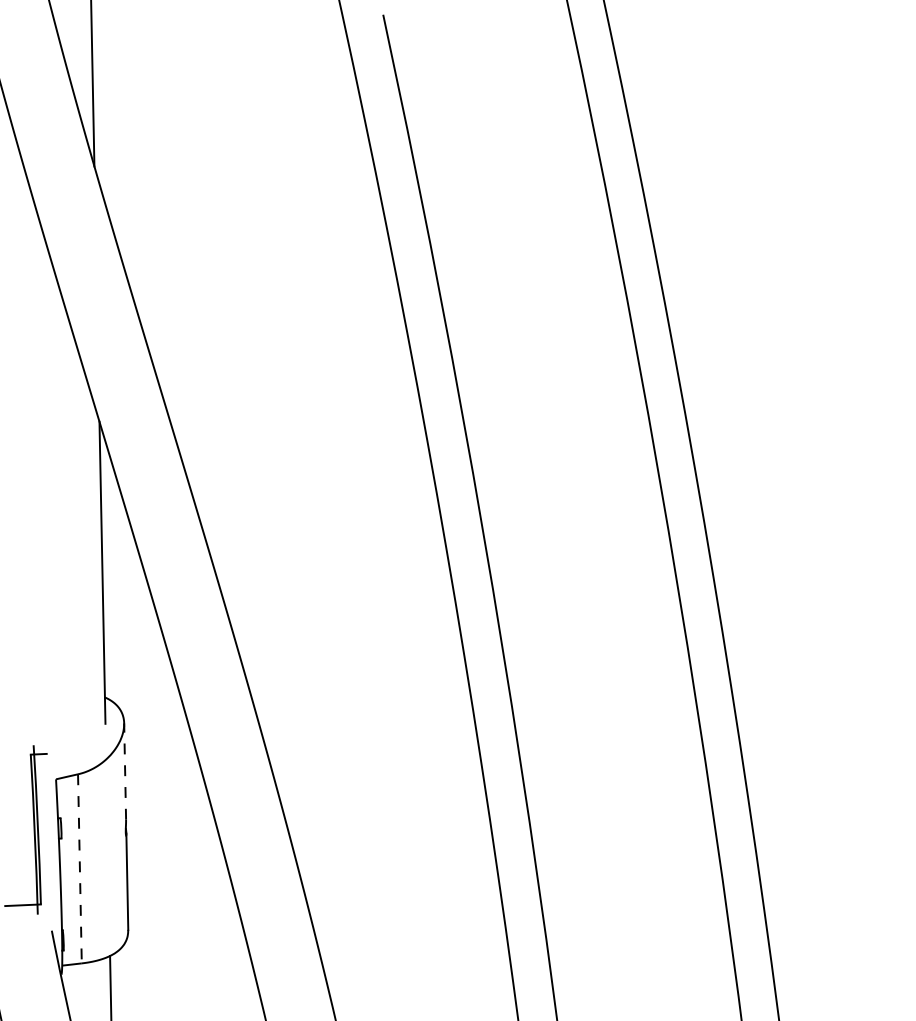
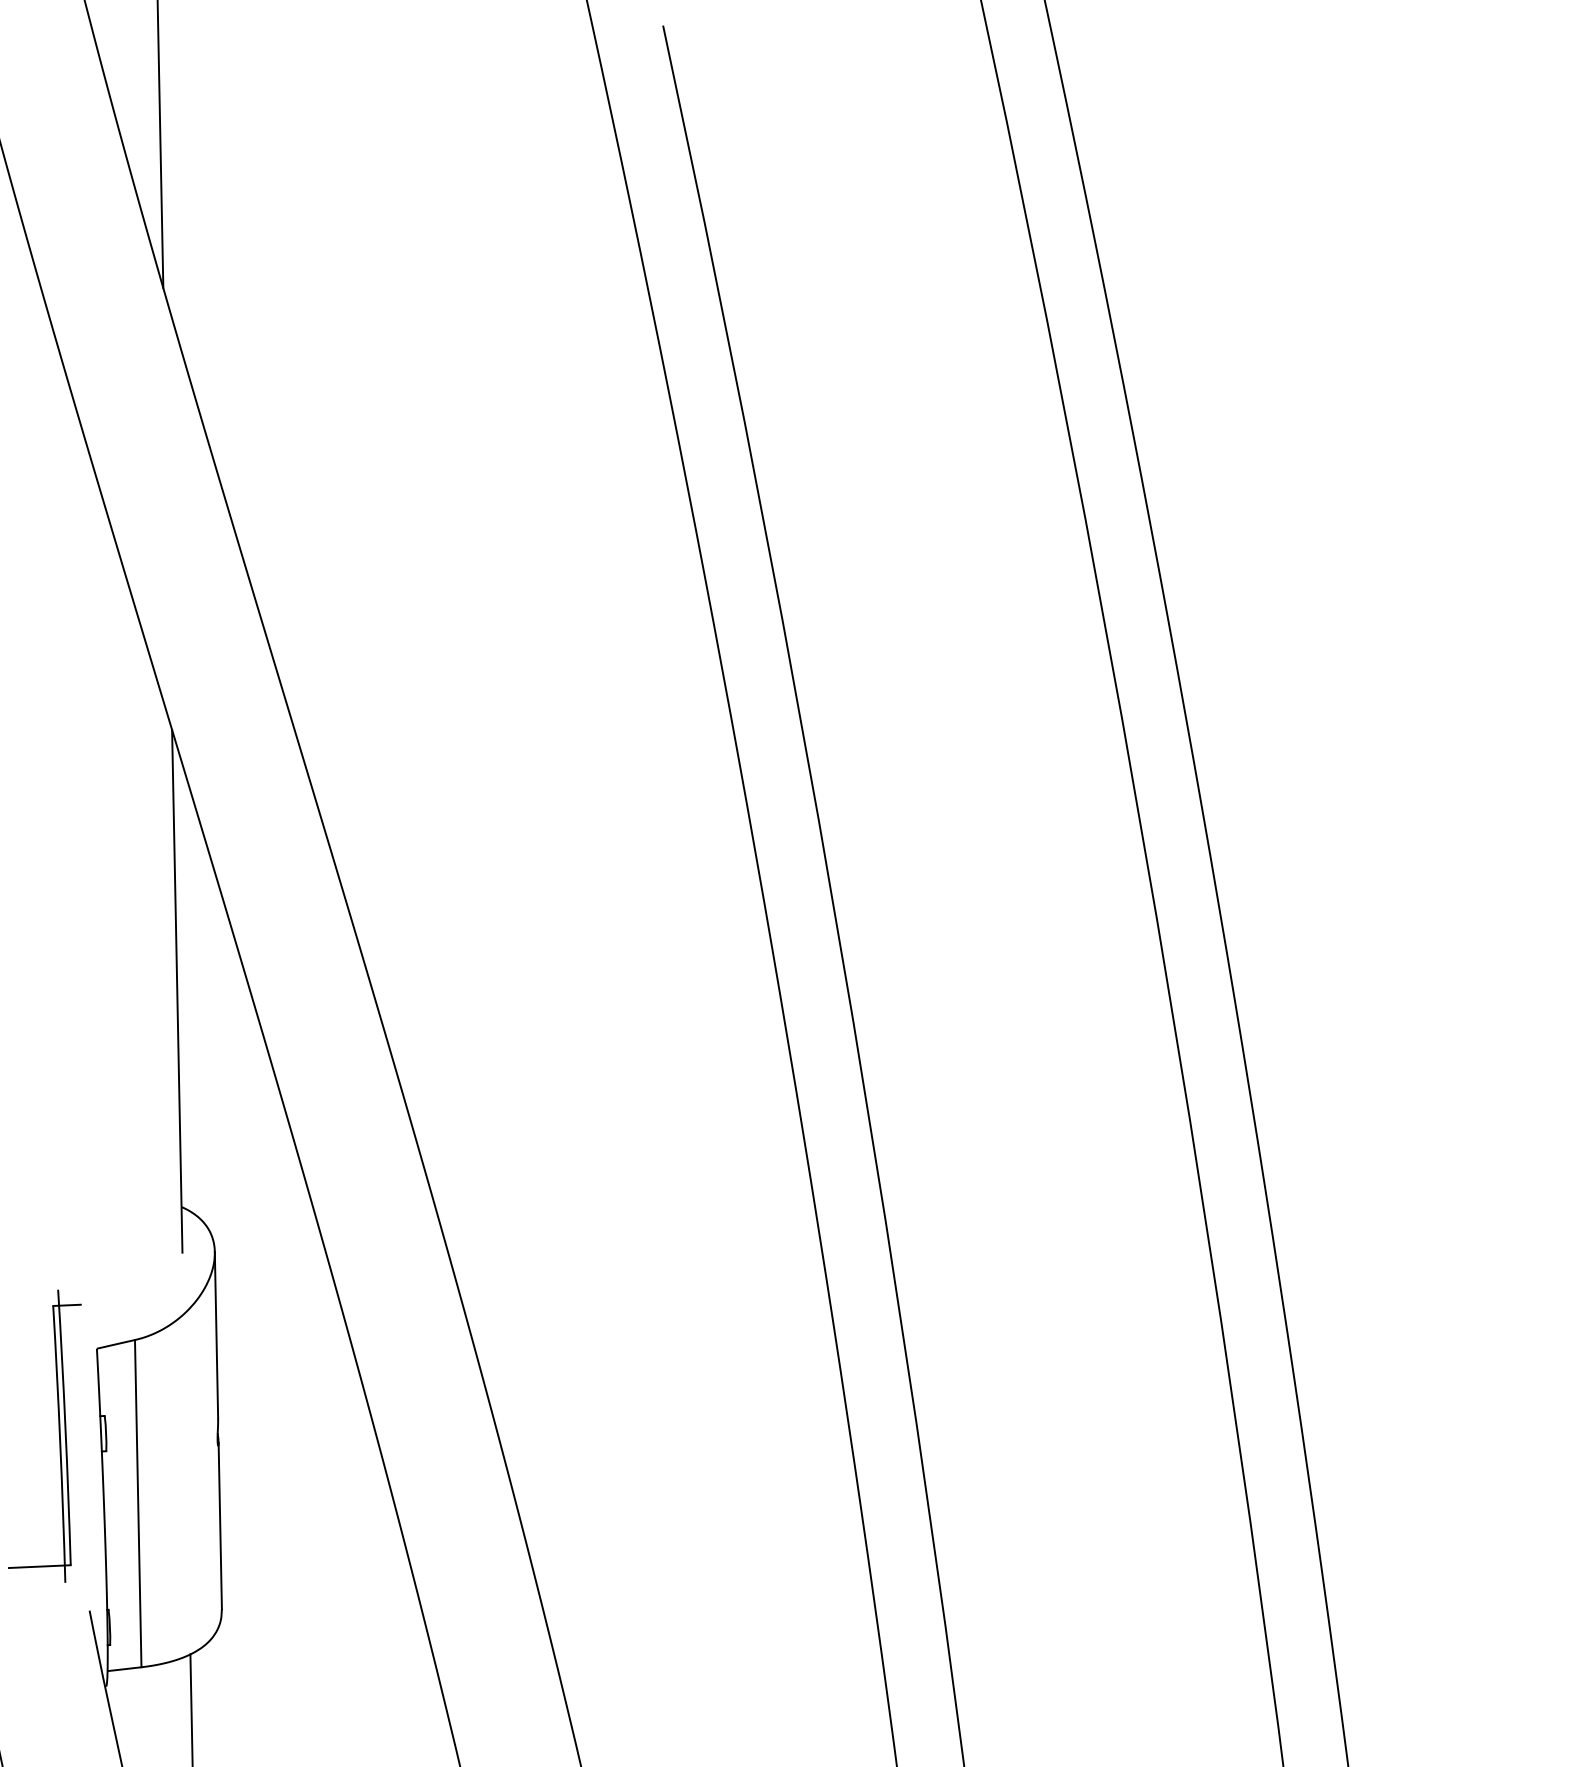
line: (125, 771) -> (217, 1335), dashed -> solid
line: (79, 868) -> (137, 1503), dashed -> solid

